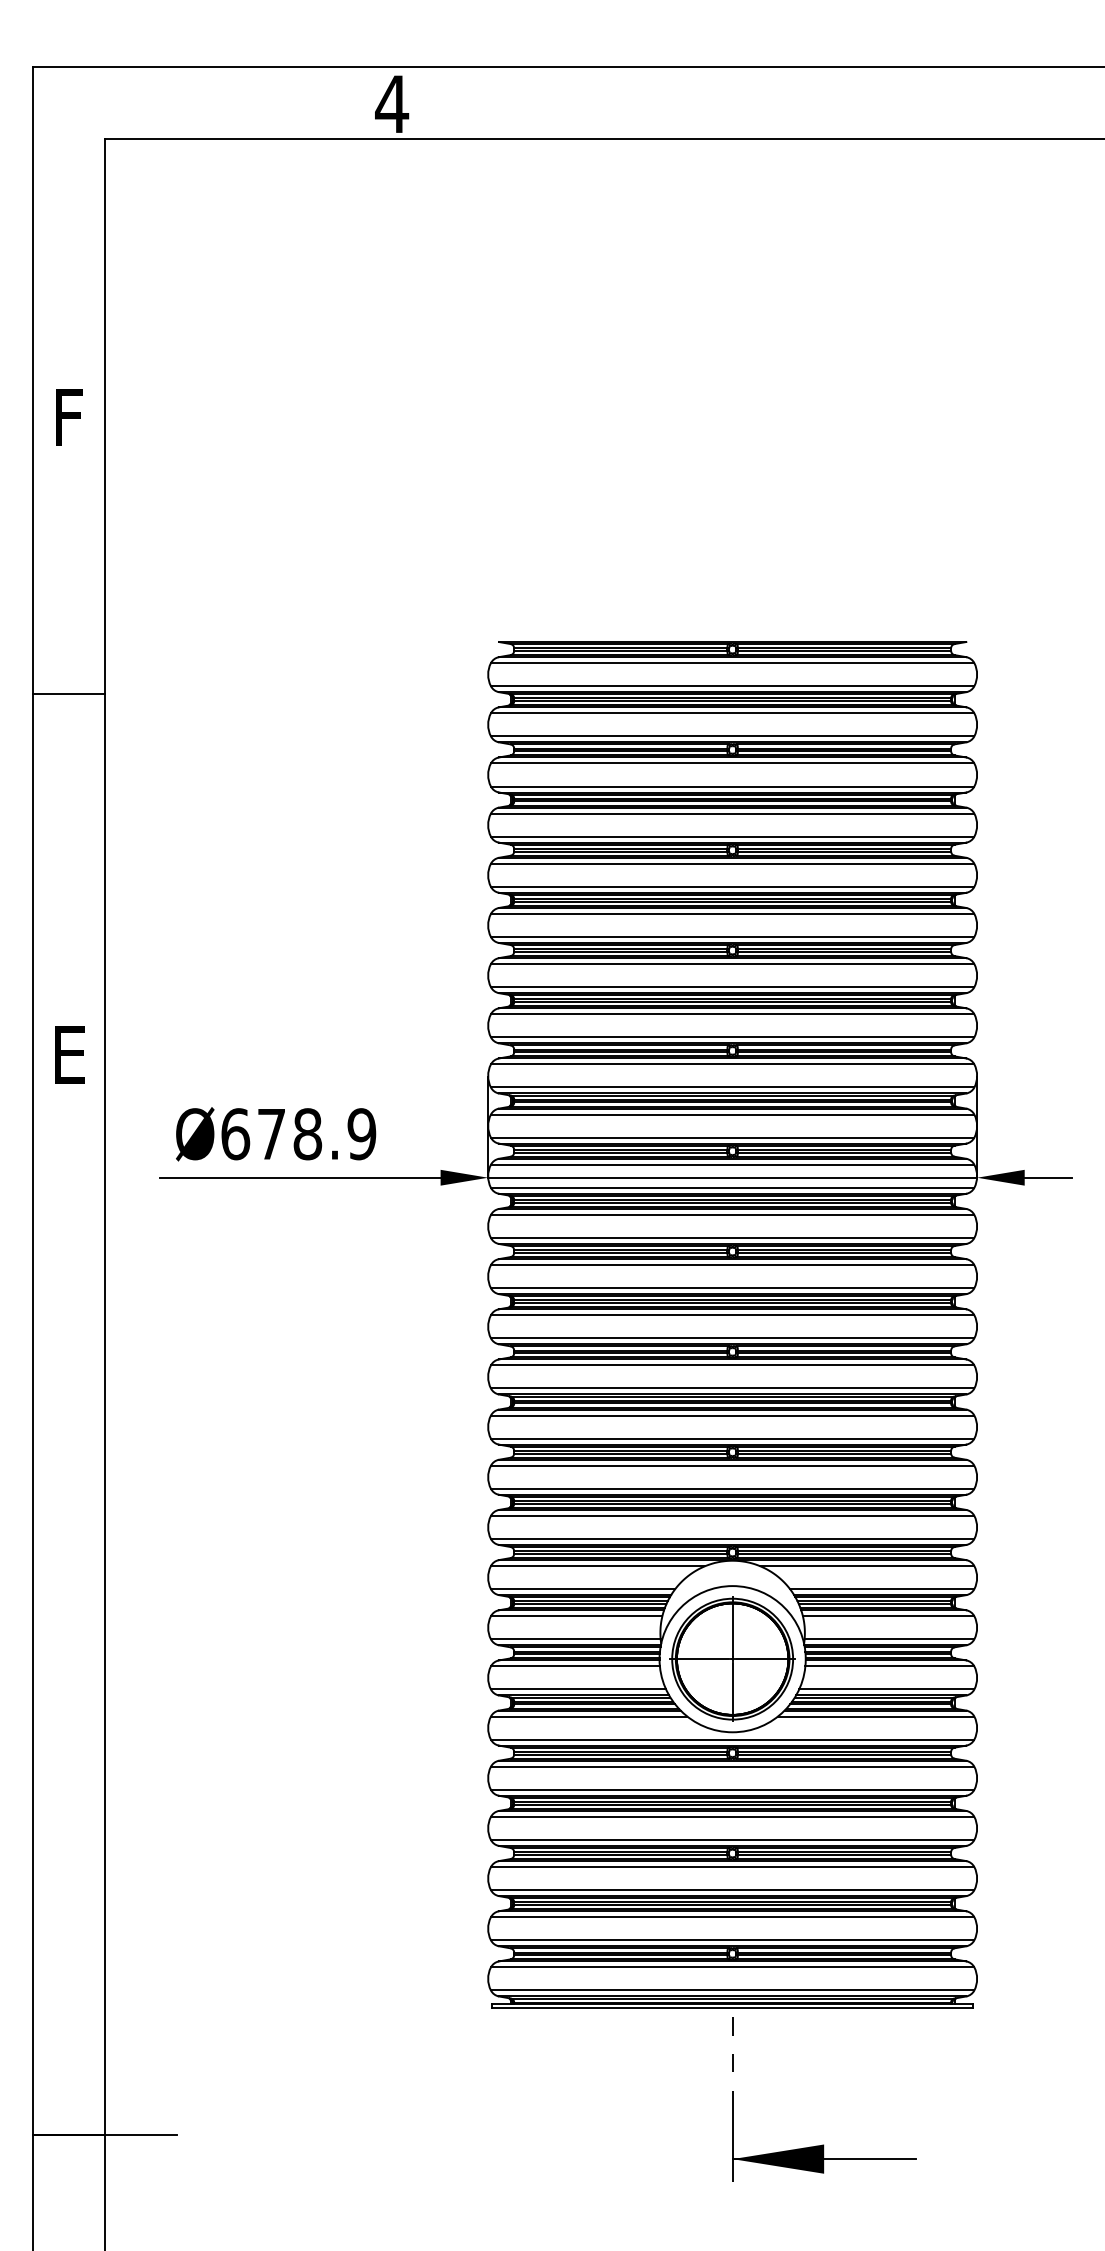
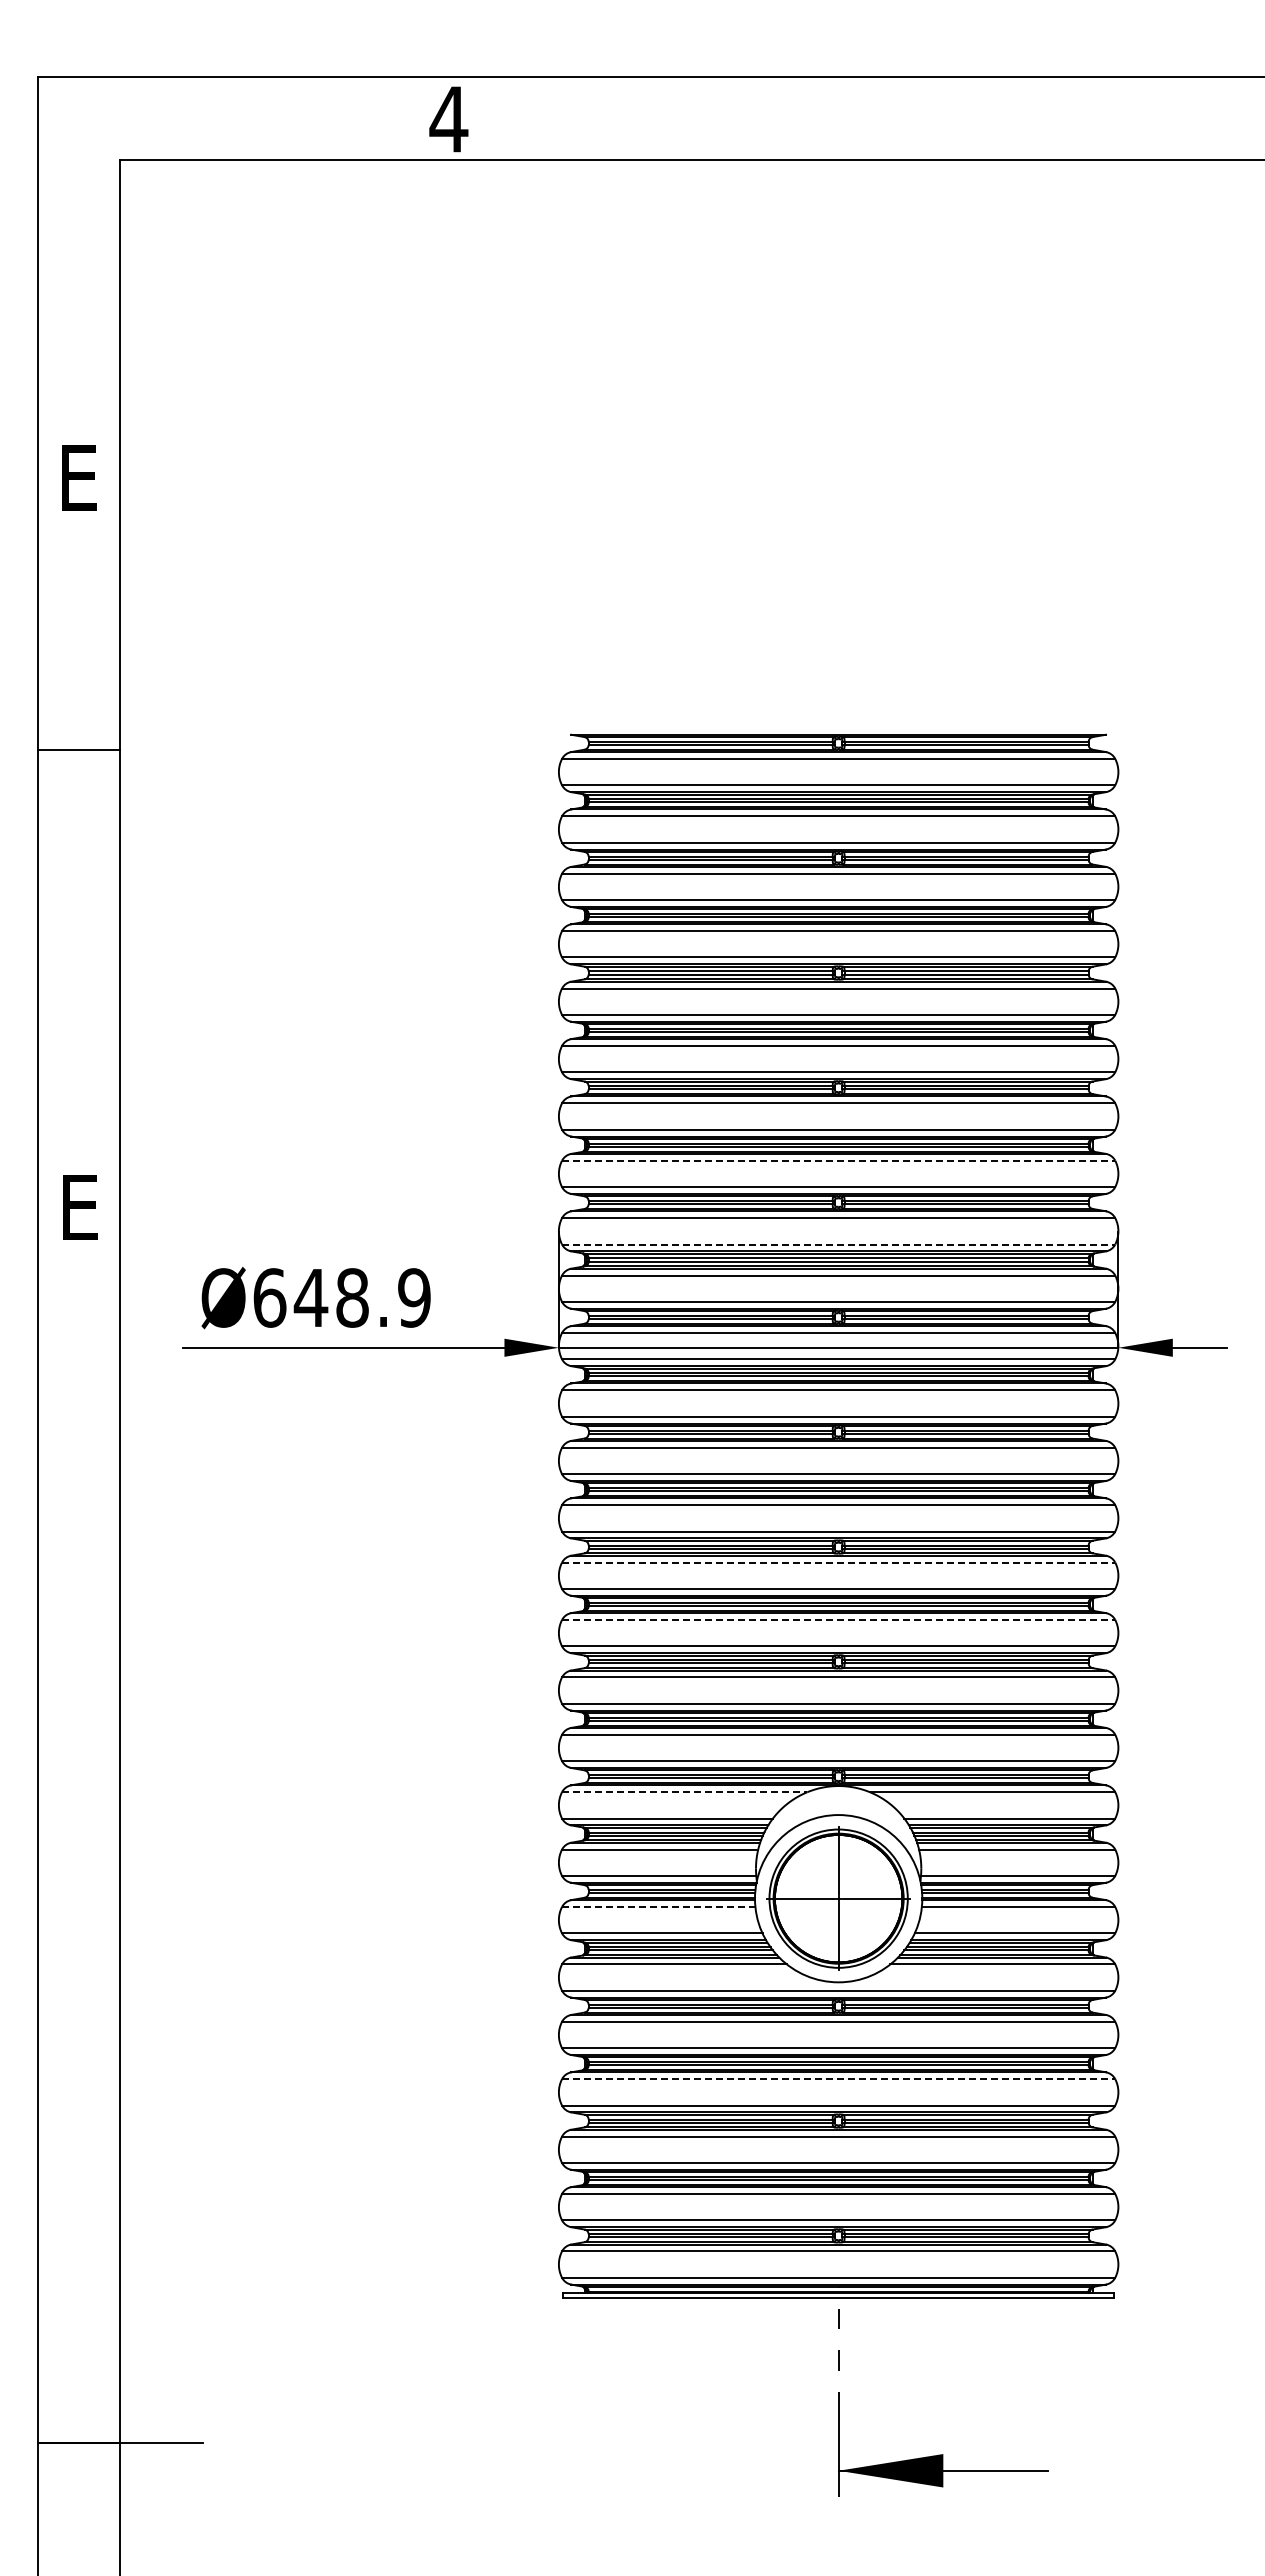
text: (69, 417) -> (79, 477), F -> E
line: (68, 694) -> (78, 750), moved
line: (732, 1014) -> (838, 1160), solid -> dashed
line: (732, 1087) -> (838, 1244), solid -> dashed
text: (271, 1133) -> (310, 1297), Ø678.9 -> Ø648.9
line: (732, 1365) -> (838, 1562), solid -> dashed
line: (732, 1415) -> (838, 1619), solid -> dashed
line: (597, 1566) -> (684, 1792), solid -> dashed
line: (575, 1666) -> (658, 1906), solid -> dashed
line: (732, 1817) -> (838, 2079), solid -> dashed

